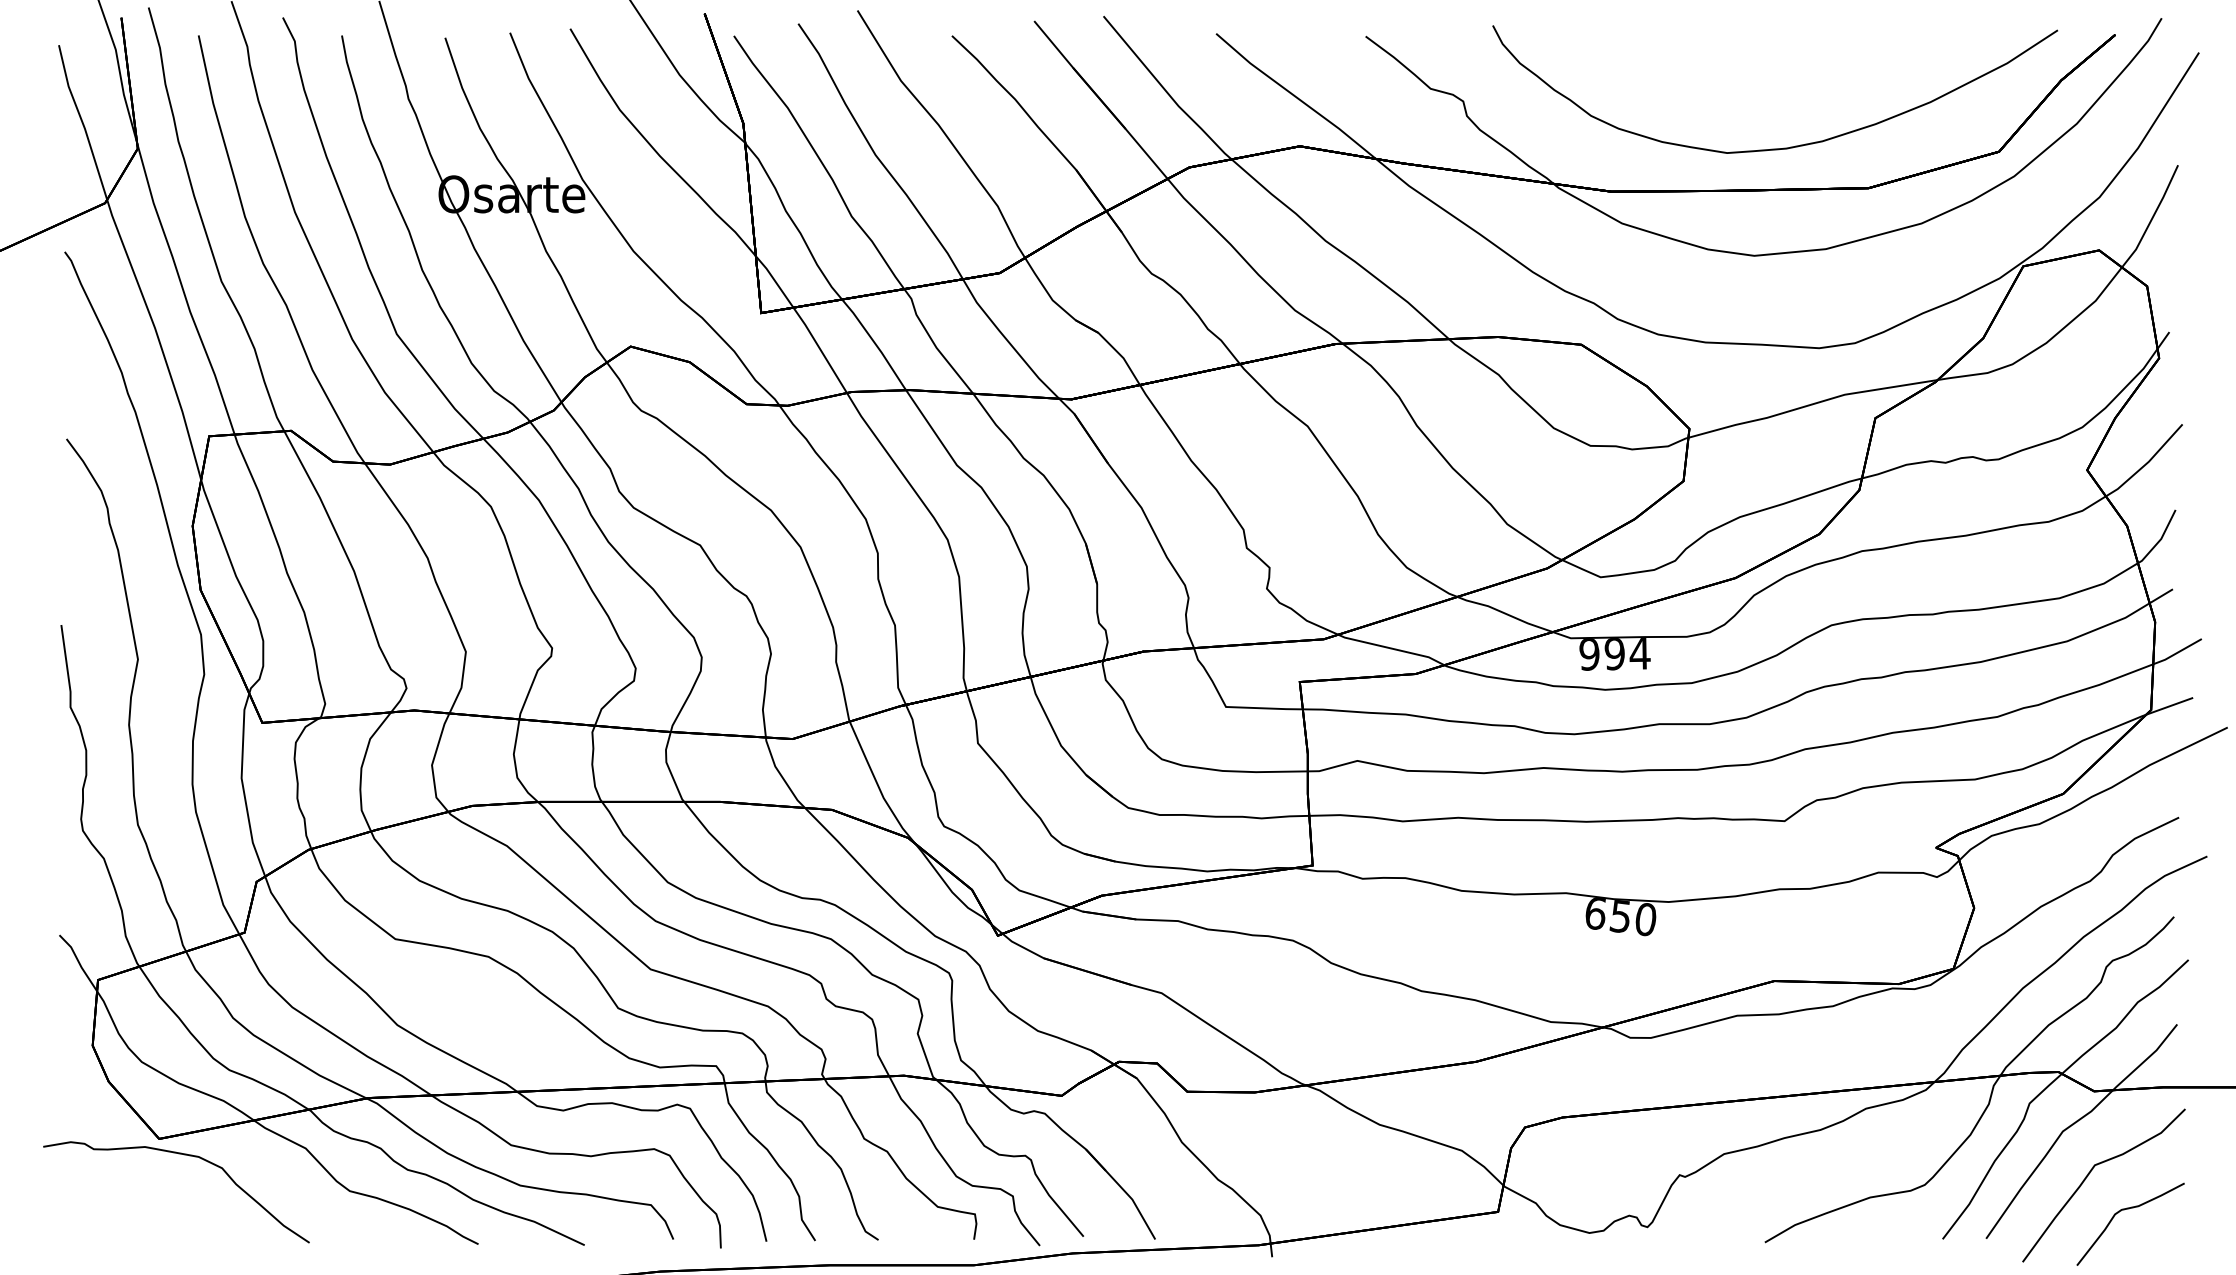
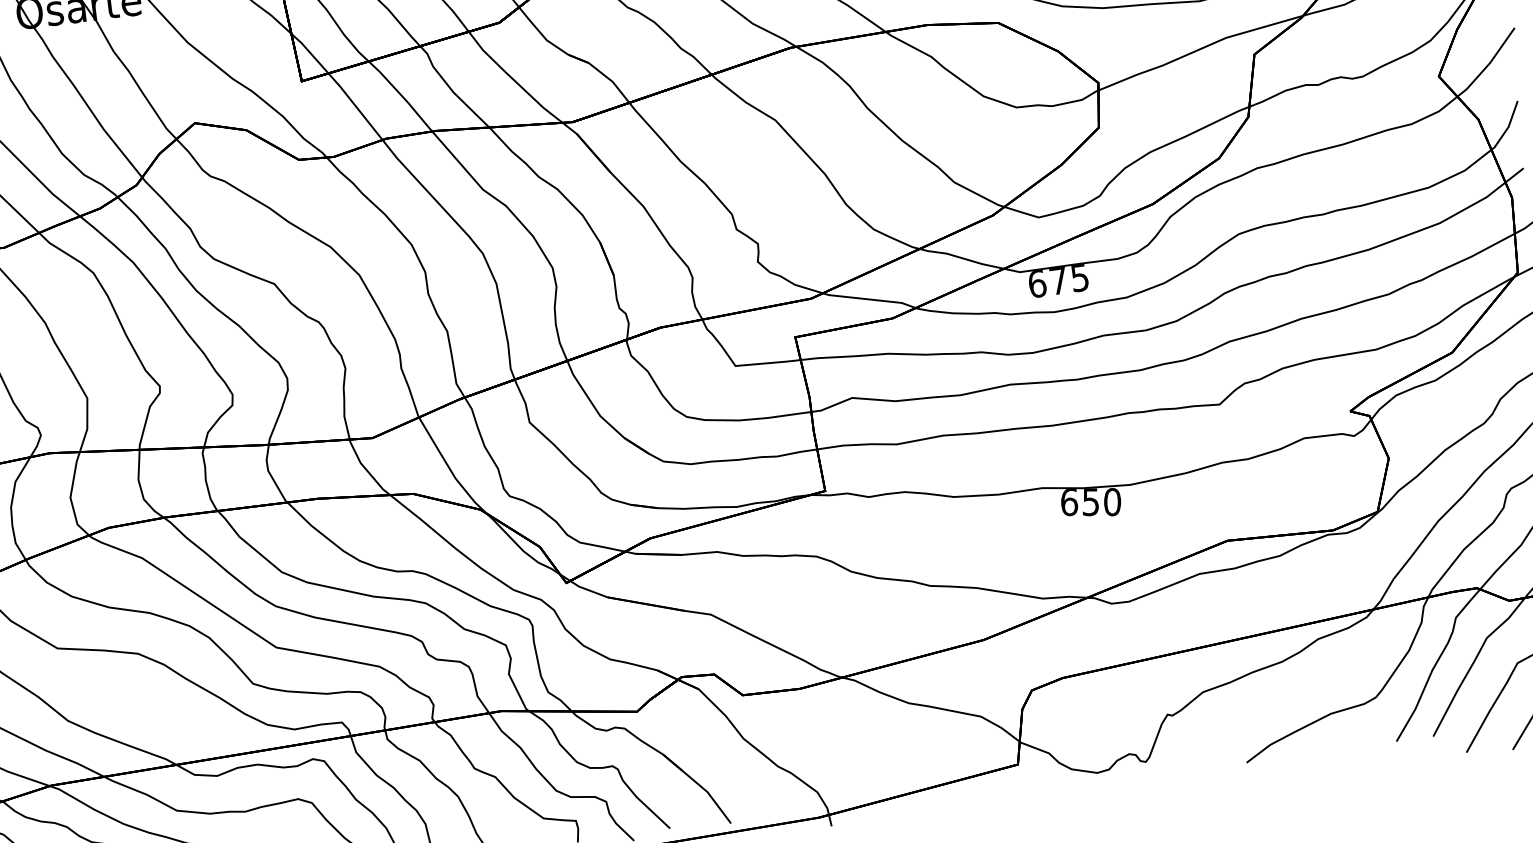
text: (1614, 654) -> (1058, 281), 994 -> 675

